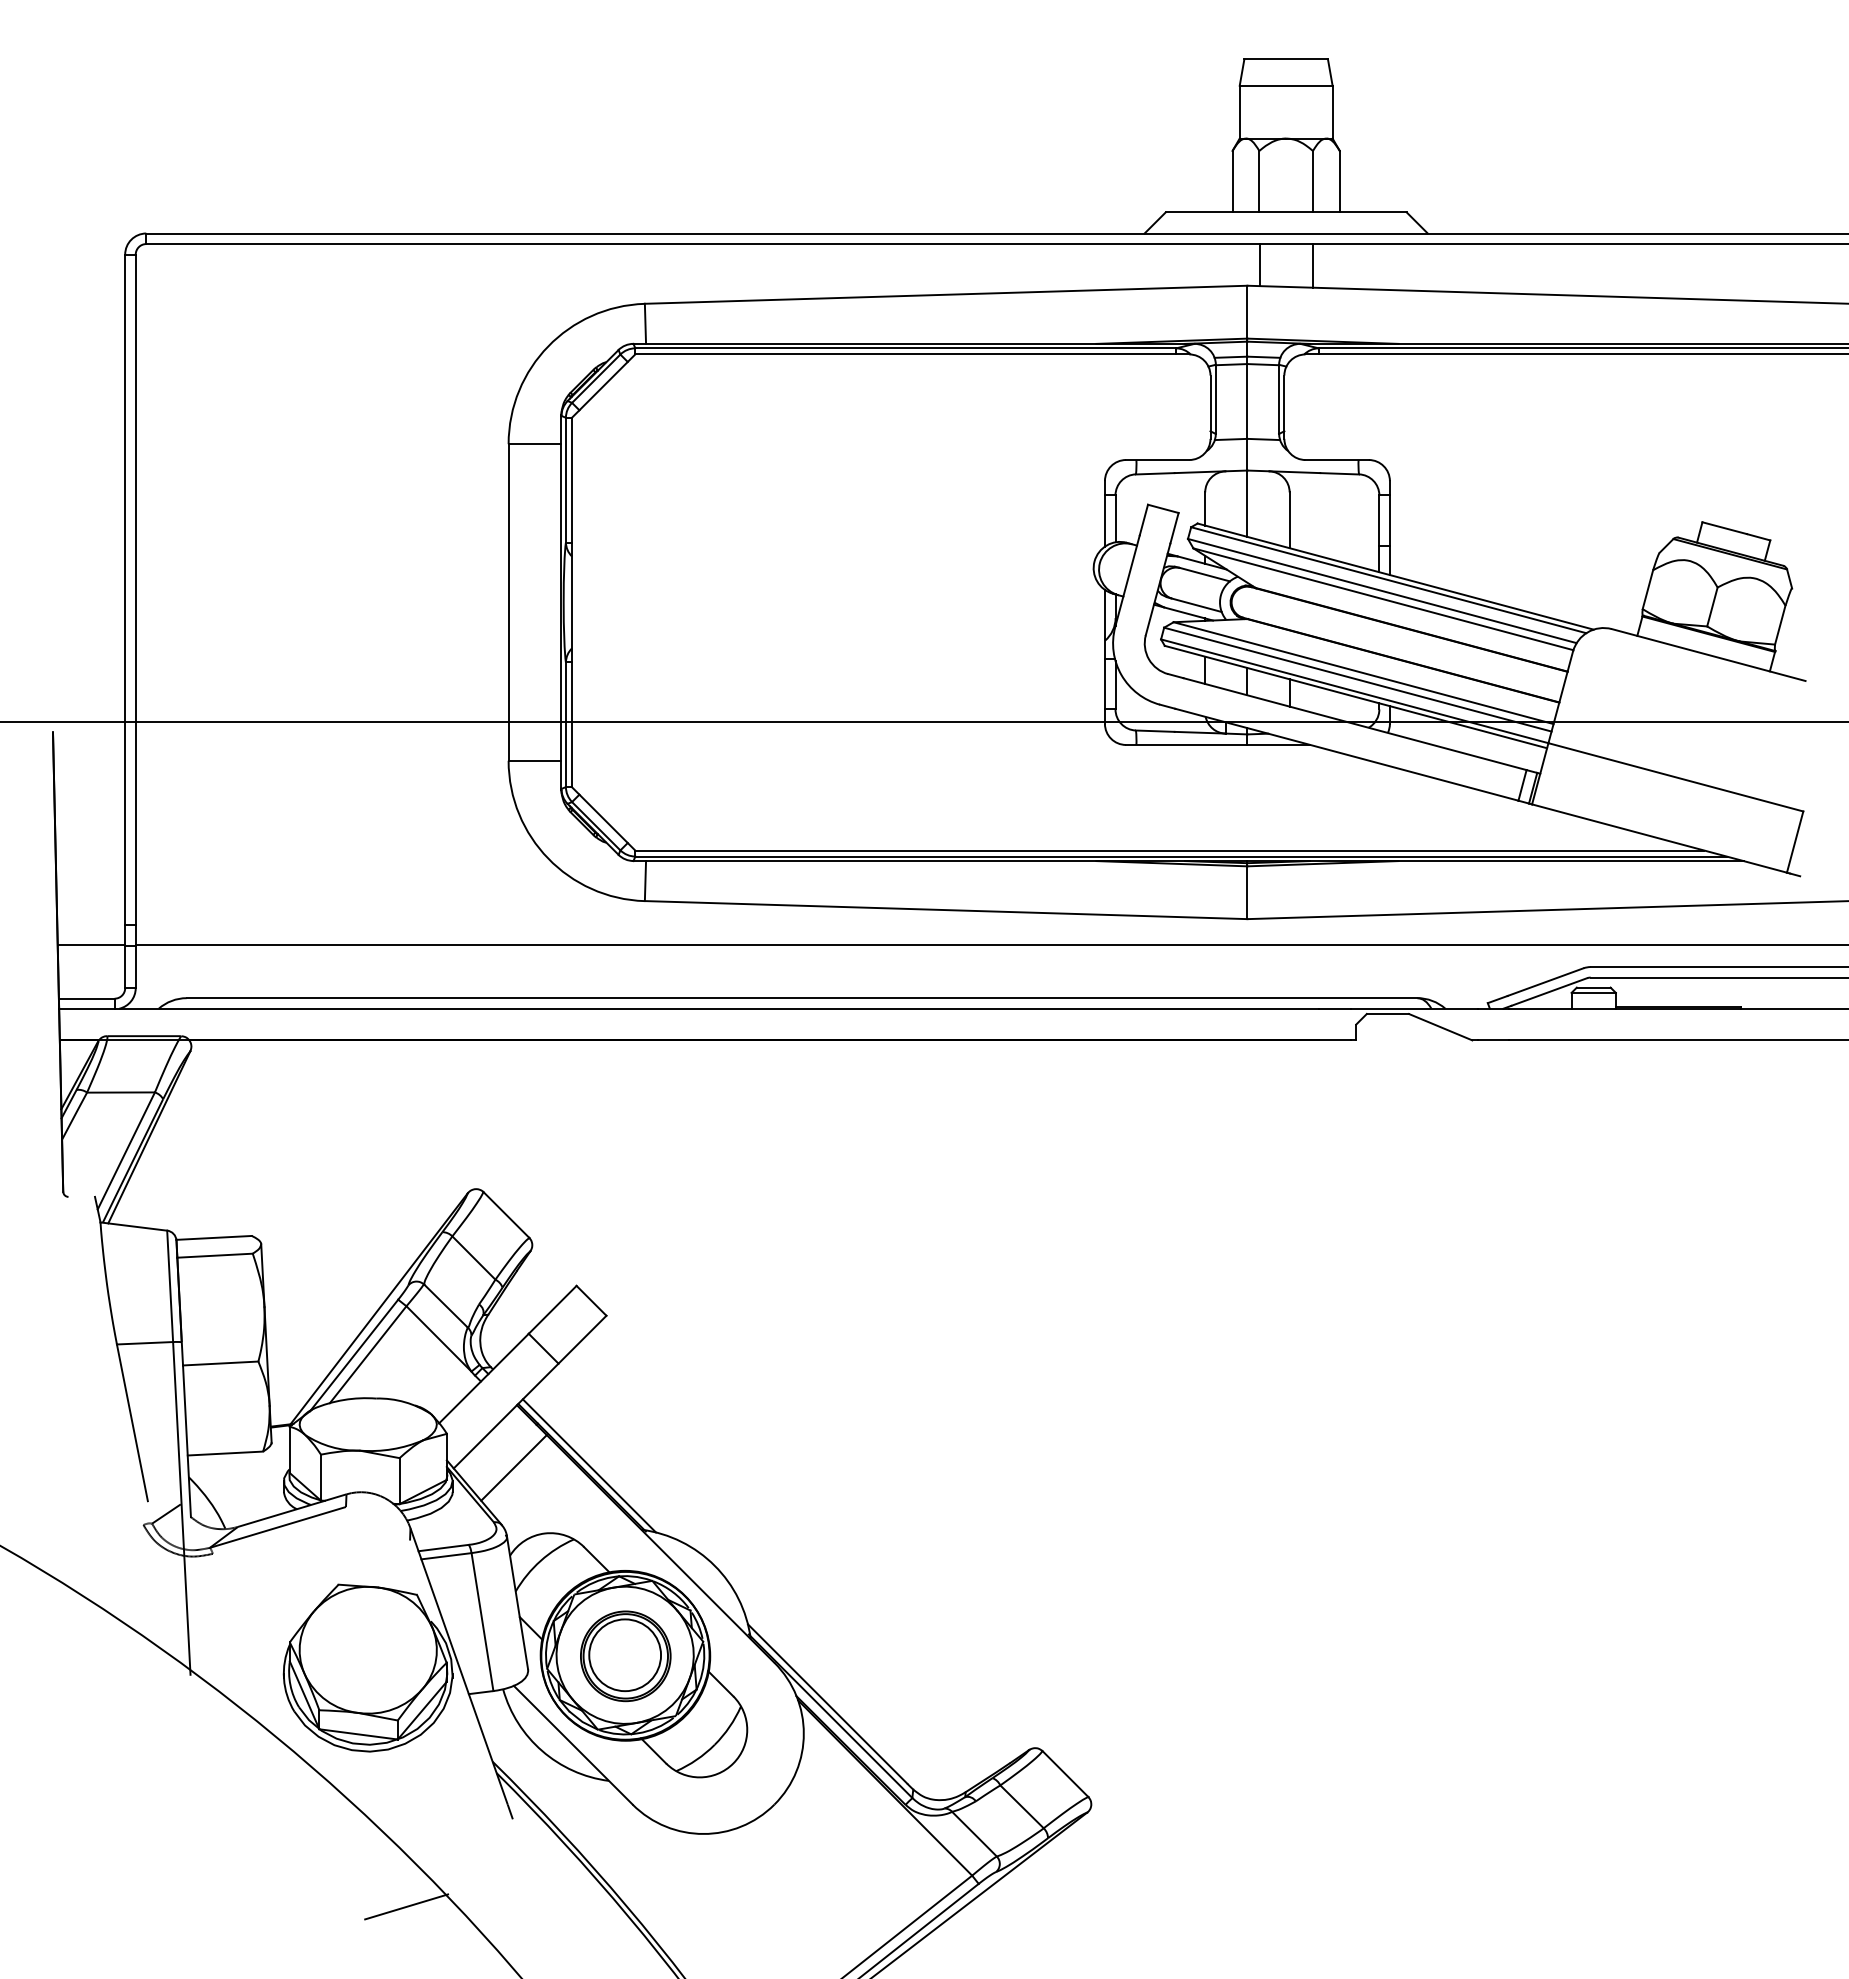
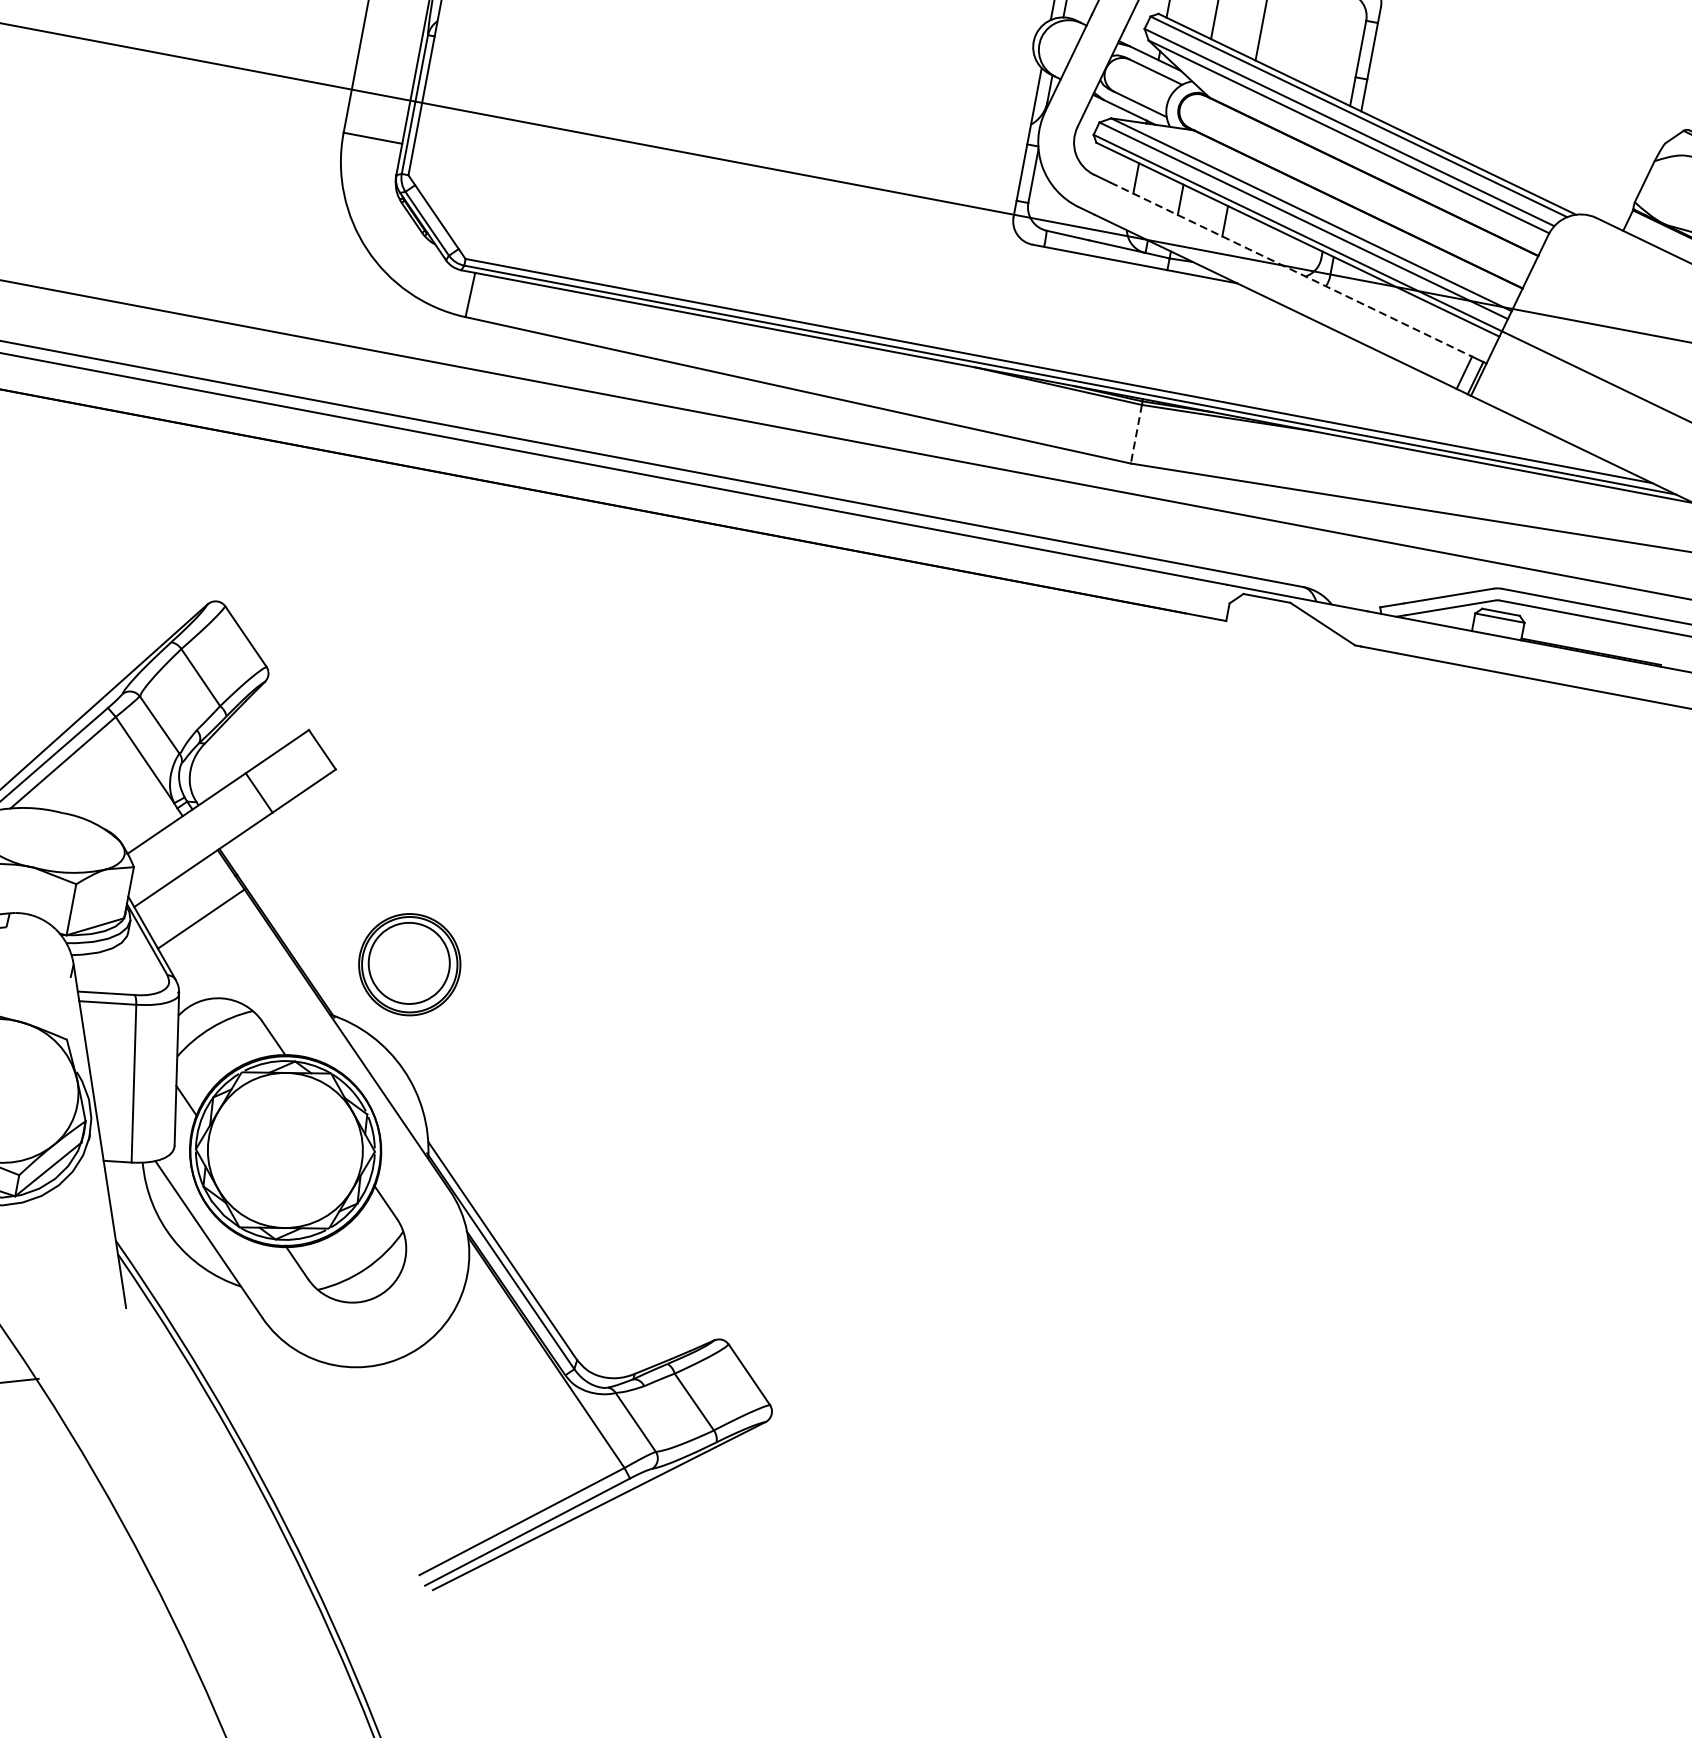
line: (1355, 724) -> (1291, 270), solid -> dashed
line: (1247, 893) -> (1136, 435), solid -> dashed
line: (589, 1465) -> (285, 932), removed
part: (625, 1656) -> (409, 964), moved

